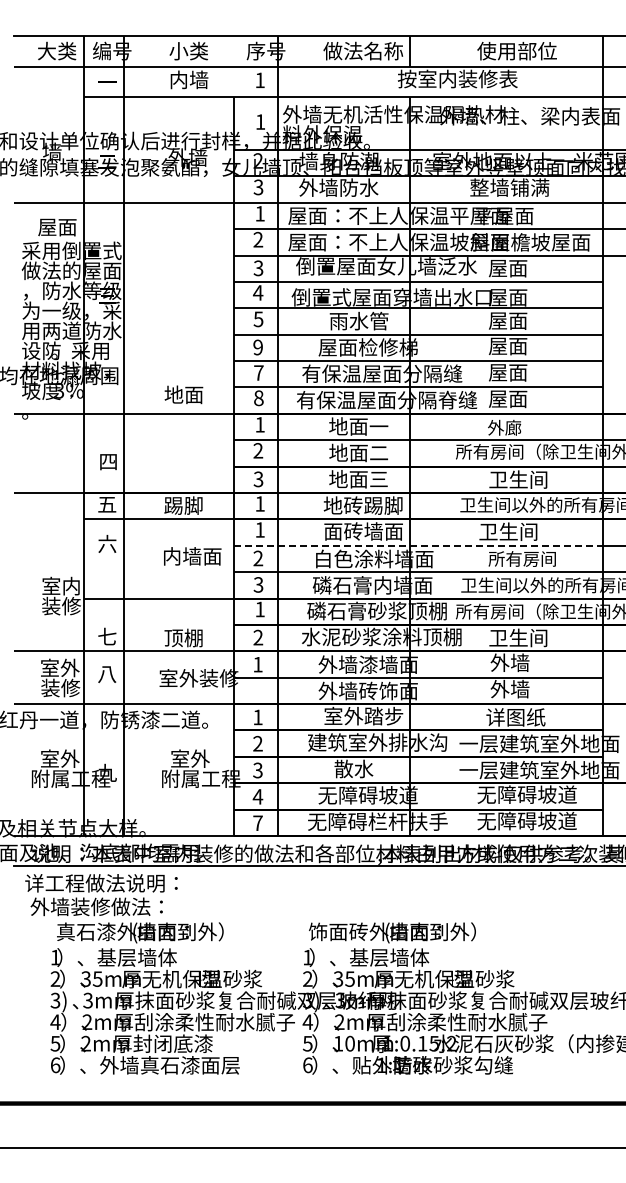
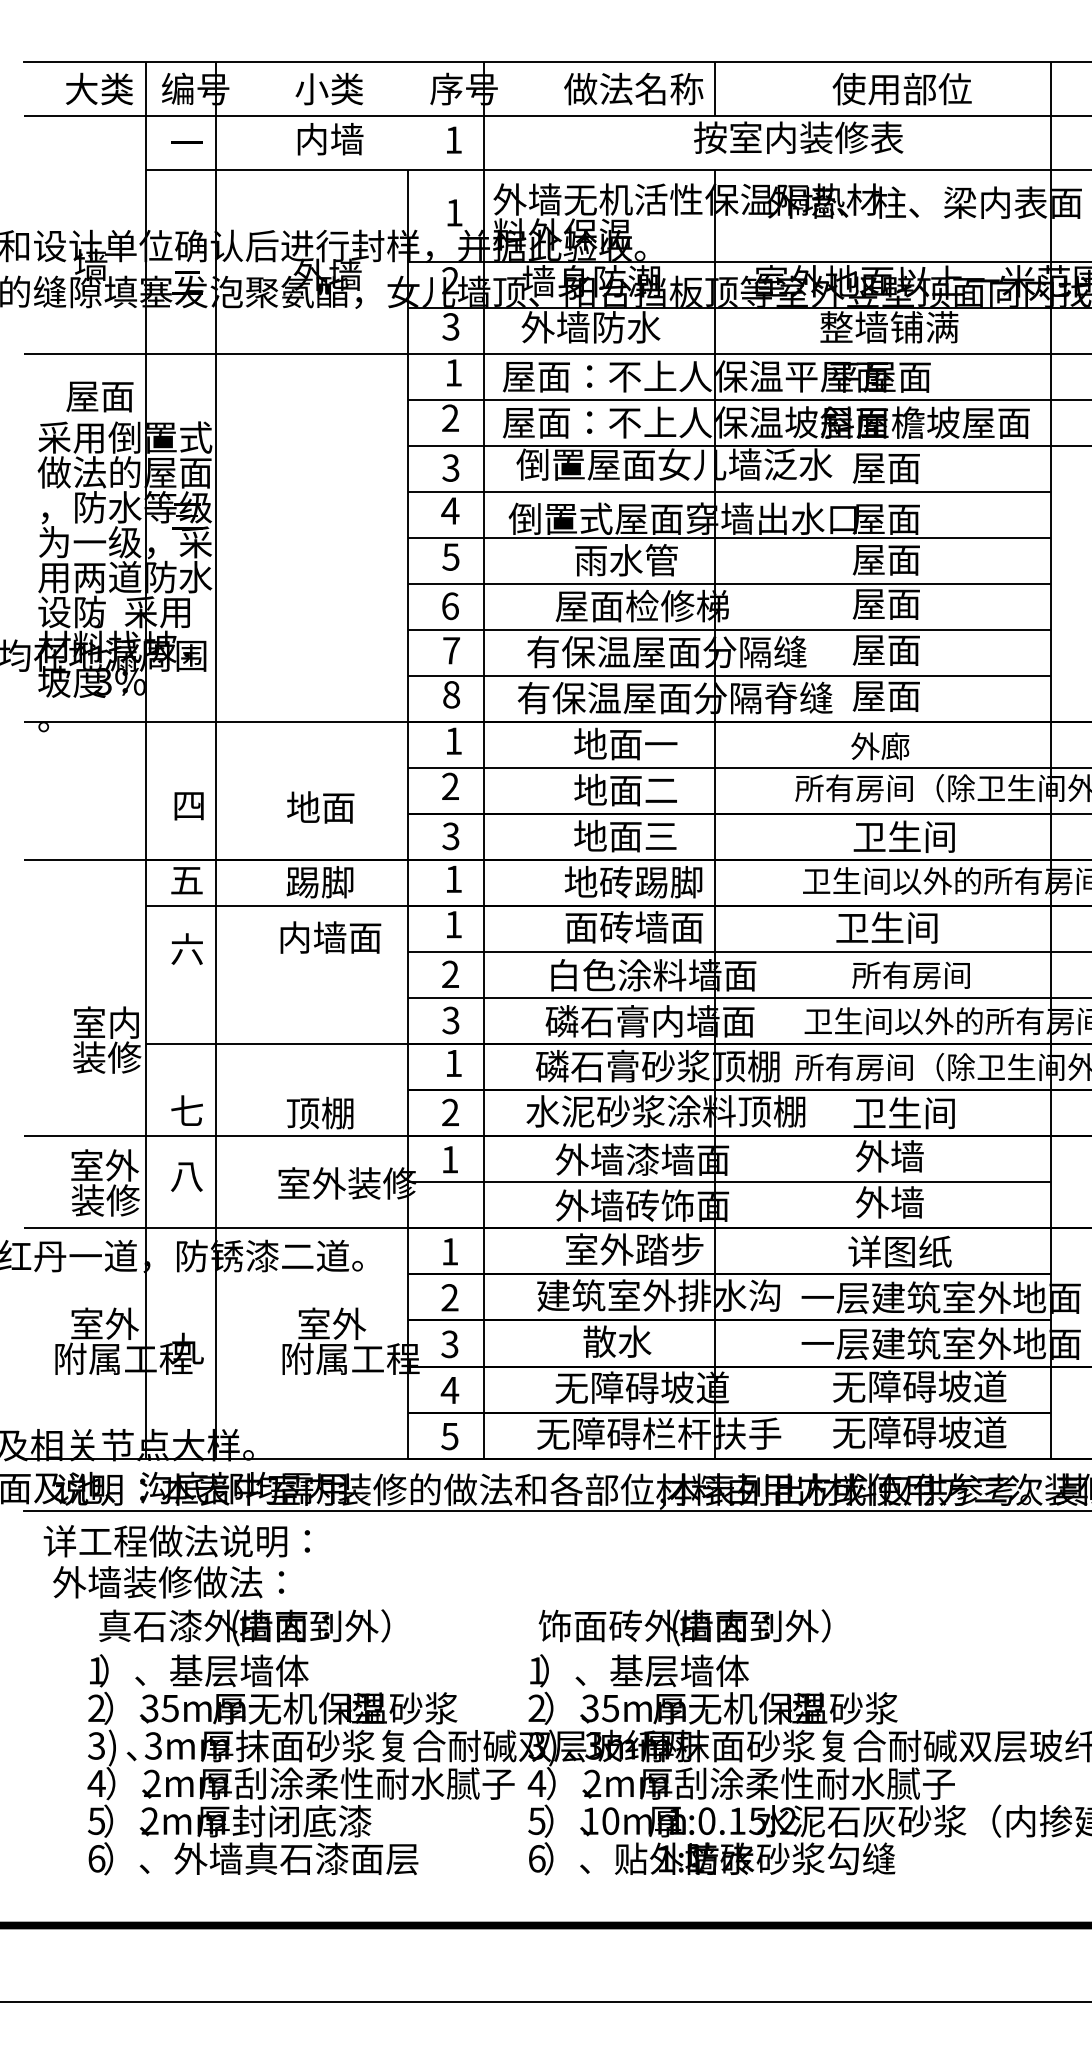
text: (258, 347) -> (450, 606), 9 -> 6
text: (183, 394) -> (320, 806), moved
line: (418, 545) -> (730, 951), dashed -> solid
text: (192, 556) -> (330, 937), moved
text: (257, 823) -> (449, 1436), 7 -> 5

